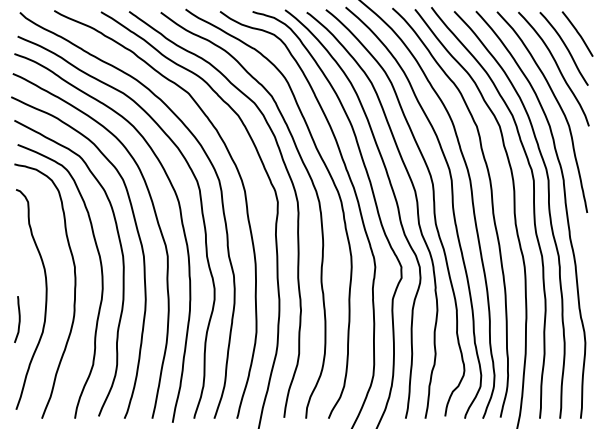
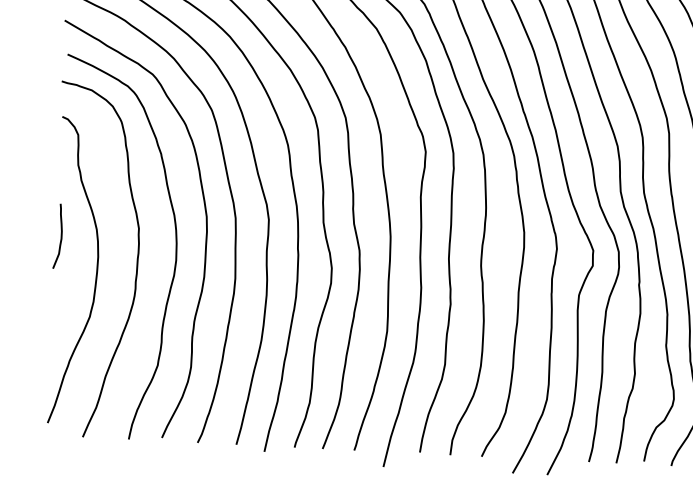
curve: (18, 319) -> (59, 236), moved

